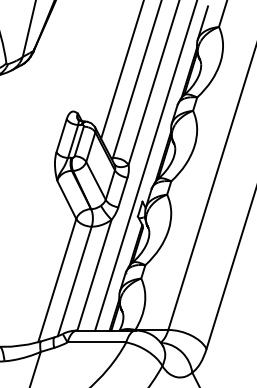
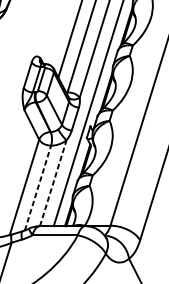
line: (94, 274) -> (53, 182), solid -> dashed
line: (74, 280) -> (37, 187), solid -> dashed

